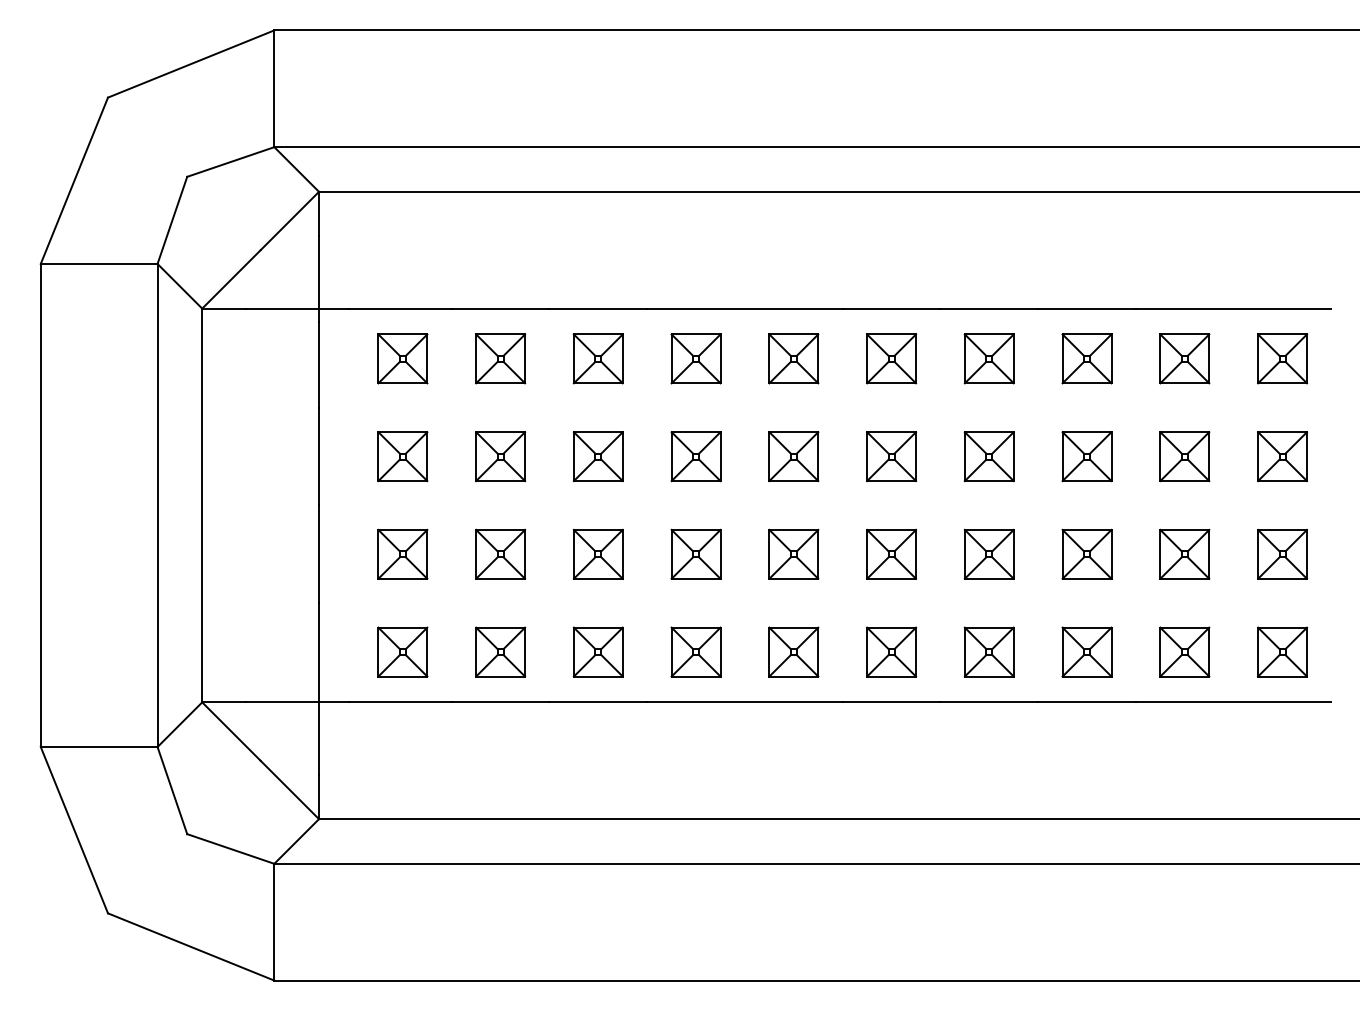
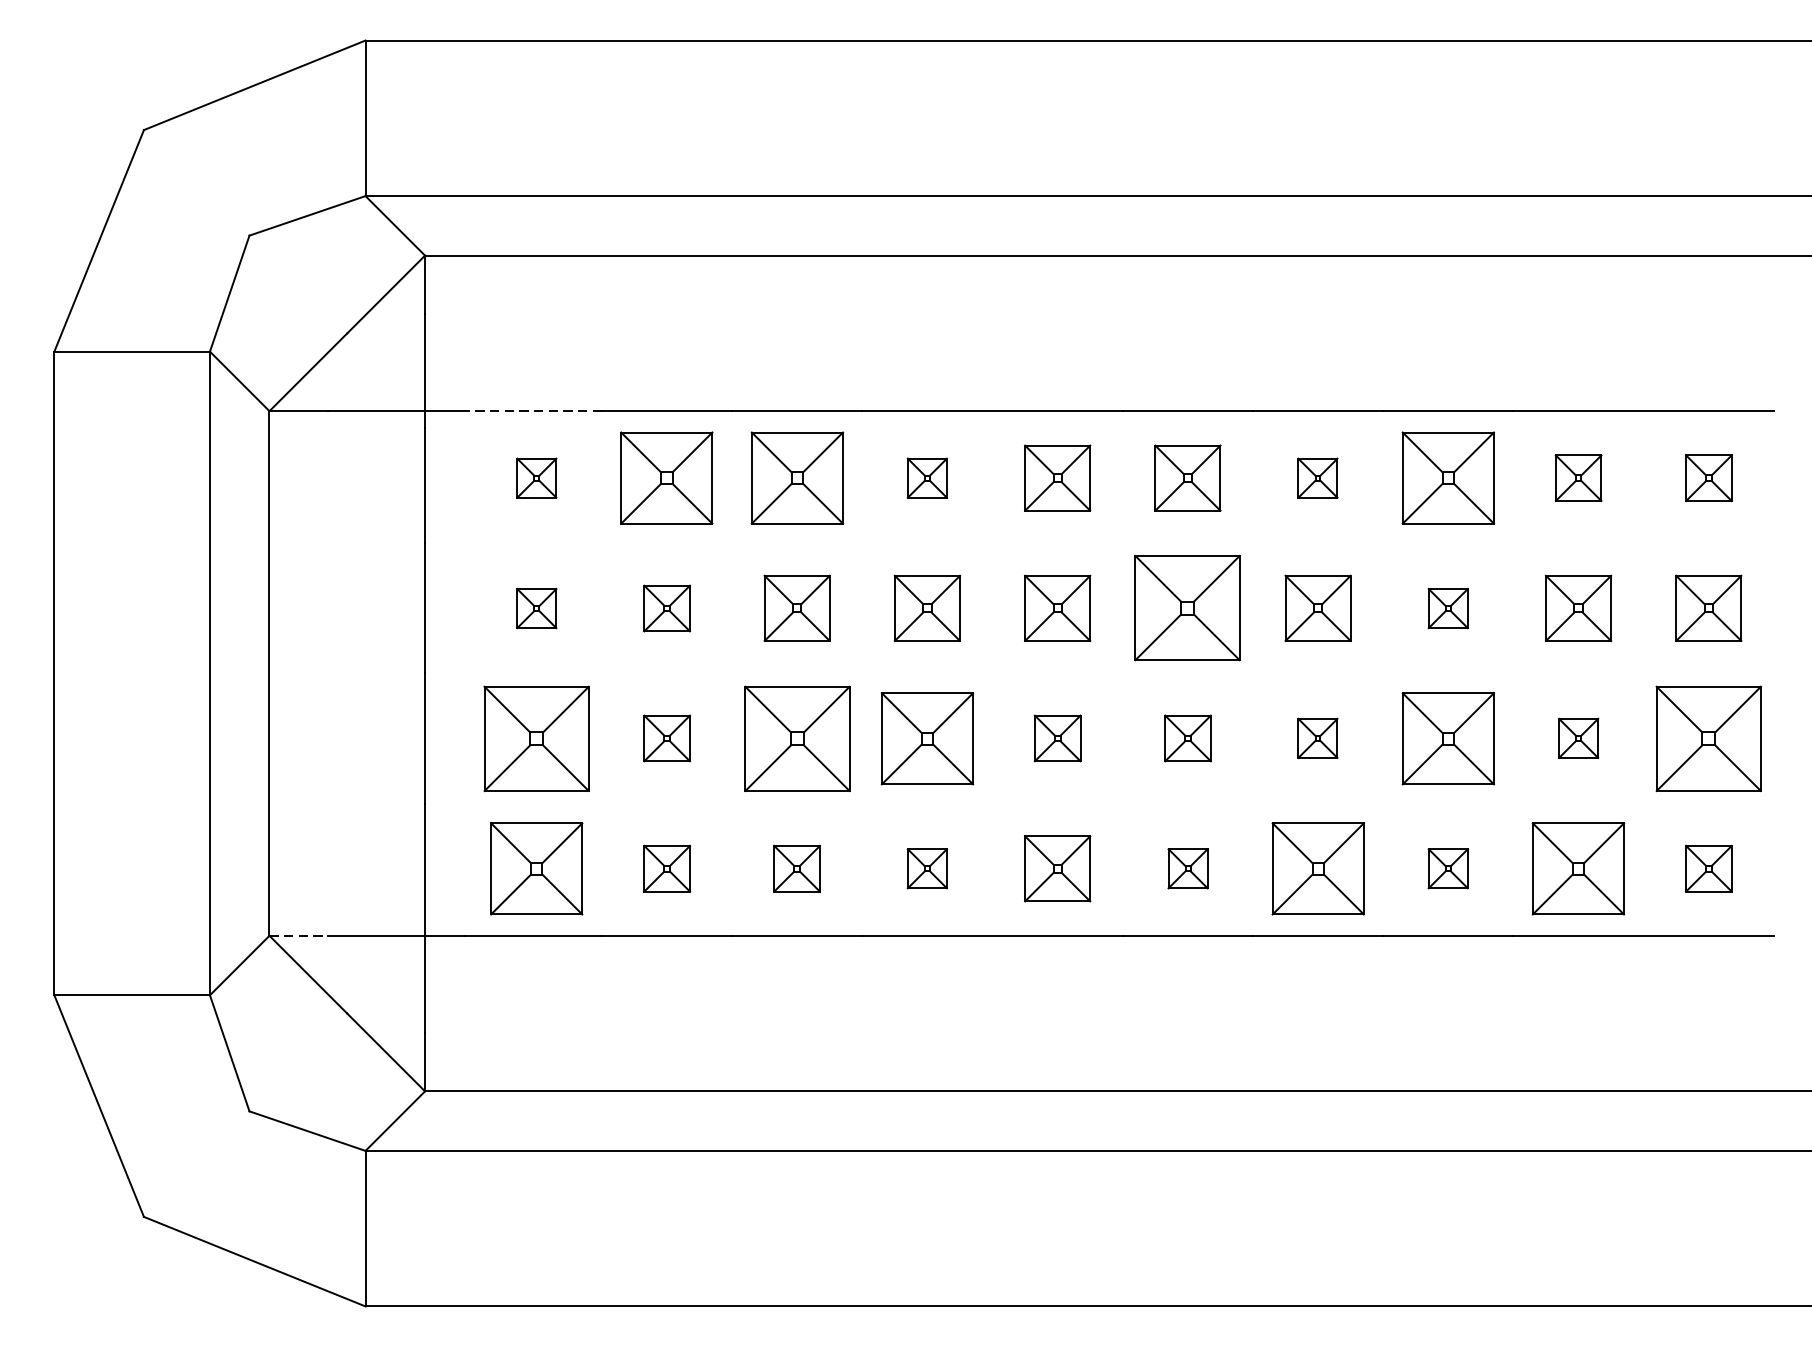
line: (400, 308) -> (533, 411), solid -> dashed
part: (402, 358) -> (536, 477), size x0.6
part: (500, 358) -> (666, 477), size x1.4
part: (597, 358) -> (796, 477), size x1.4
part: (695, 358) -> (926, 477), size x0.6
part: (988, 358) -> (1317, 477), size x0.6
part: (1086, 358) -> (1447, 477), size x1.4
part: (1184, 358) -> (1578, 477), size x0.7
part: (1282, 358) -> (1708, 477), size x0.7
part: (402, 456) -> (536, 608), size x0.6
part: (500, 456) -> (666, 608), size x0.7
part: (891, 456) -> (1187, 608), size x1.6
part: (1086, 456) -> (1447, 608), size x0.6
part: (402, 553) -> (536, 737), size x1.6
part: (500, 553) -> (666, 737), size x0.7
part: (597, 553) -> (796, 737), size x1.6
part: (695, 553) -> (926, 737), size x1.4
part: (793, 553) -> (1057, 737), size x0.7
part: (891, 553) -> (1187, 737), size x0.7
part: (988, 553) -> (1317, 737), size x0.6
part: (1086, 553) -> (1447, 737), size x1.4
part: (1184, 553) -> (1578, 737), size x0.6
part: (1282, 553) -> (1708, 737), size x1.6
part: (402, 651) -> (536, 868), size x1.4
part: (500, 651) -> (666, 868), size x0.7
part: (597, 651) -> (796, 868), size x0.7
part: (695, 651) -> (926, 868), size x0.6
part: (891, 651) -> (1187, 868), size x0.6
part: (988, 651) -> (1317, 868), size x1.4
part: (1086, 651) -> (1447, 868), size x0.6
part: (1184, 651) -> (1578, 868), size x1.4
part: (1282, 651) -> (1708, 868), size x0.7
line: (224, 702) -> (299, 935), solid -> dashed

